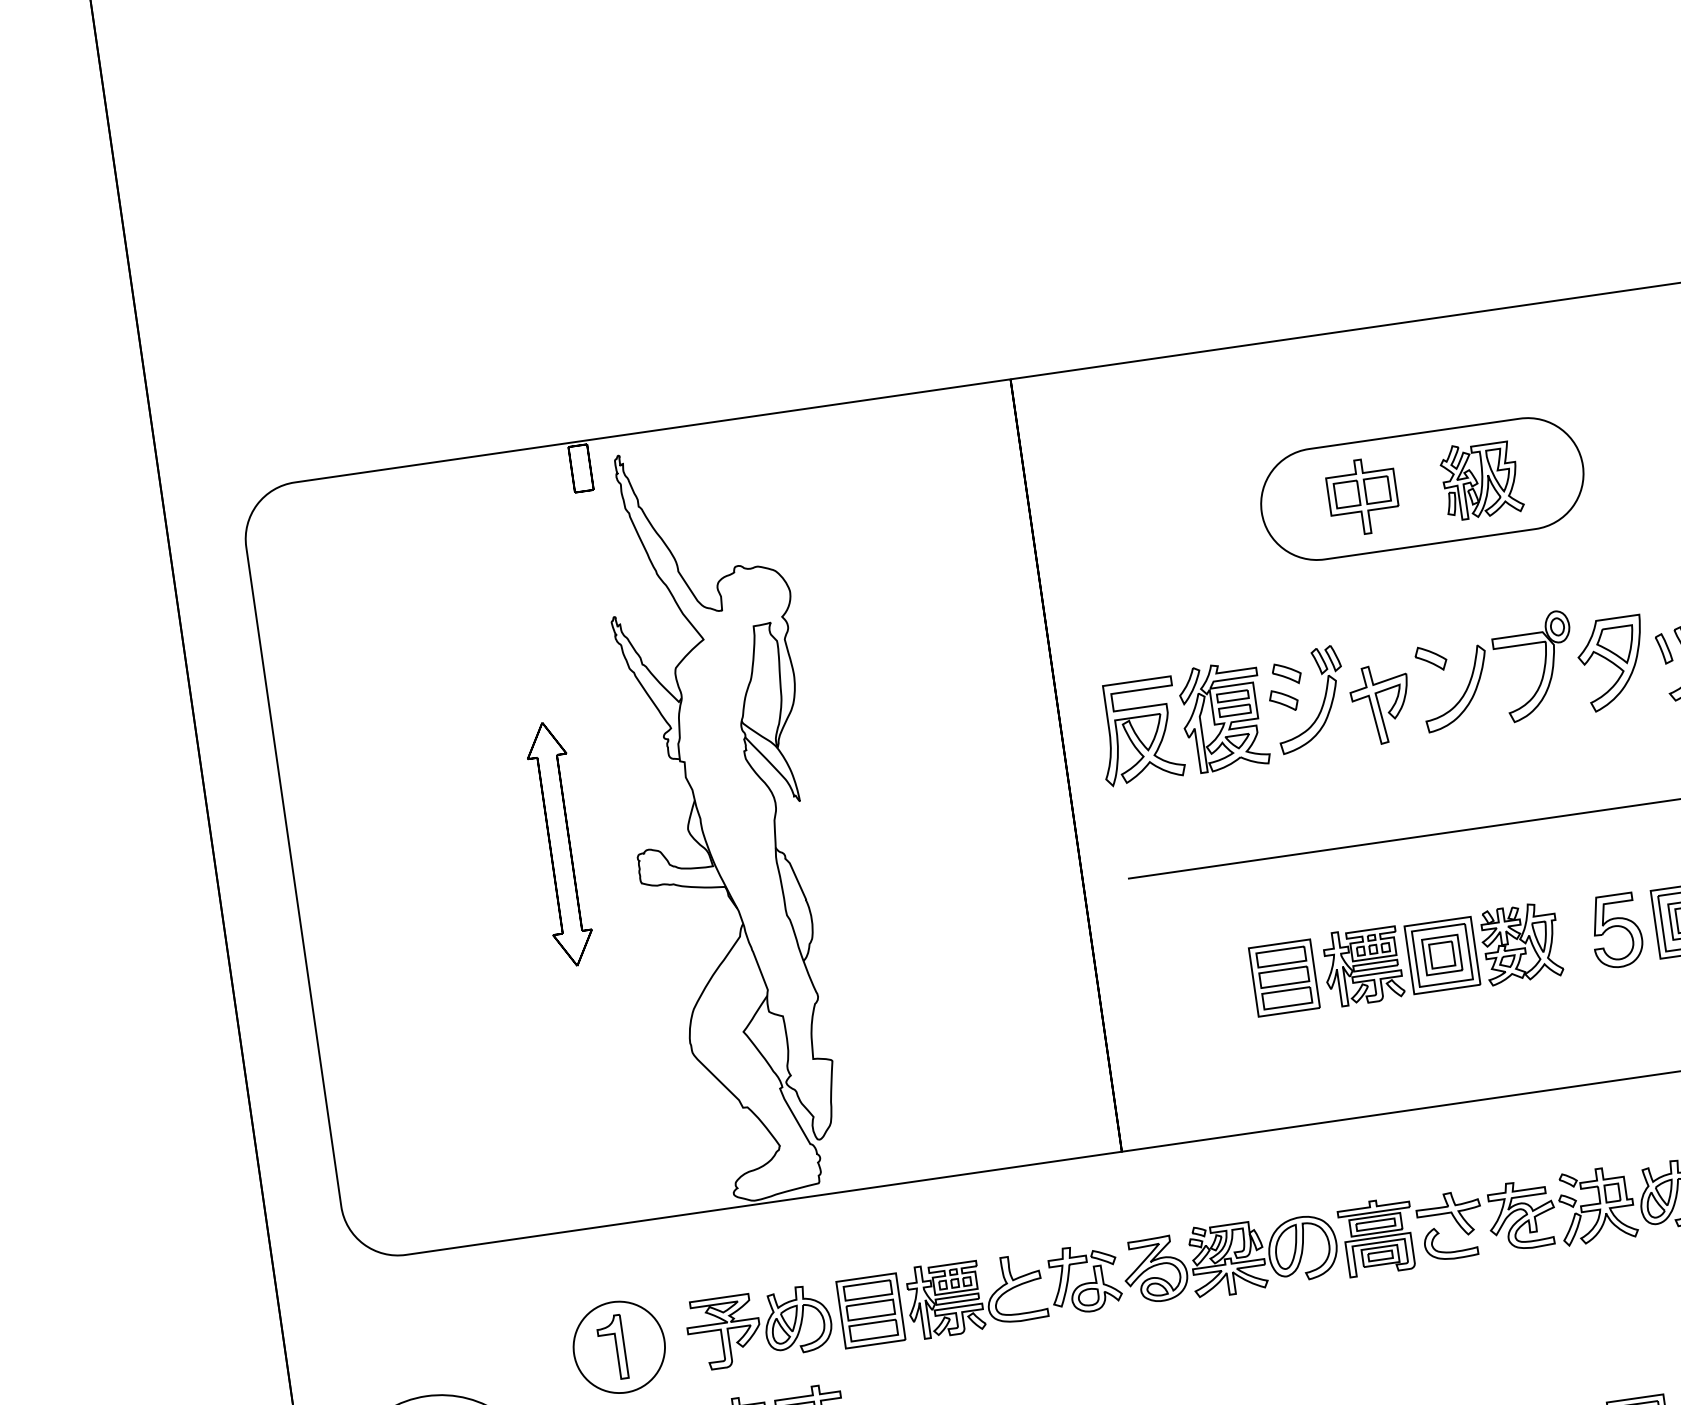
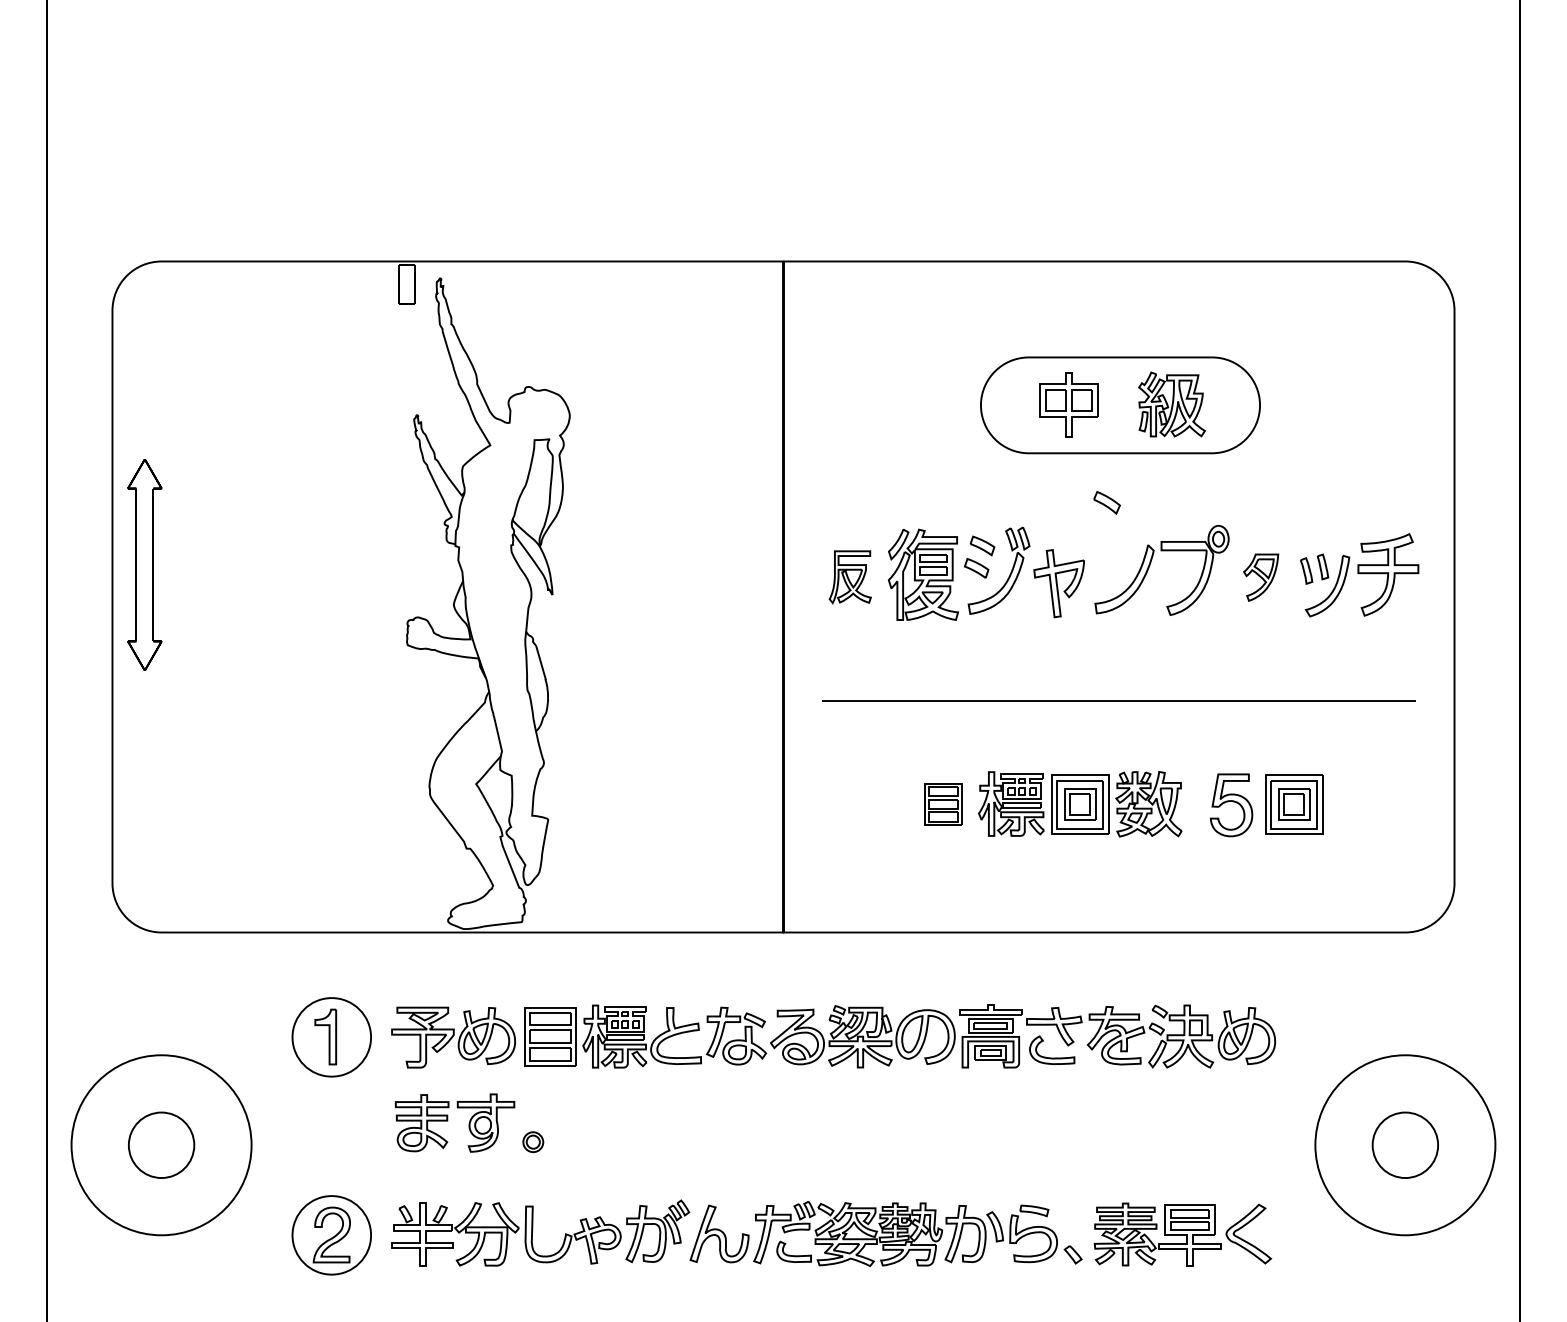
part: (1430, 658) -> (1106, 502), moved
part: (1612, 663) -> (1260, 577), size x0.6
part: (1140, 731) -> (850, 577), size x0.6
part: (559, 843) -> (144, 564), moved
part: (1284, 977) -> (943, 804), size x0.7

